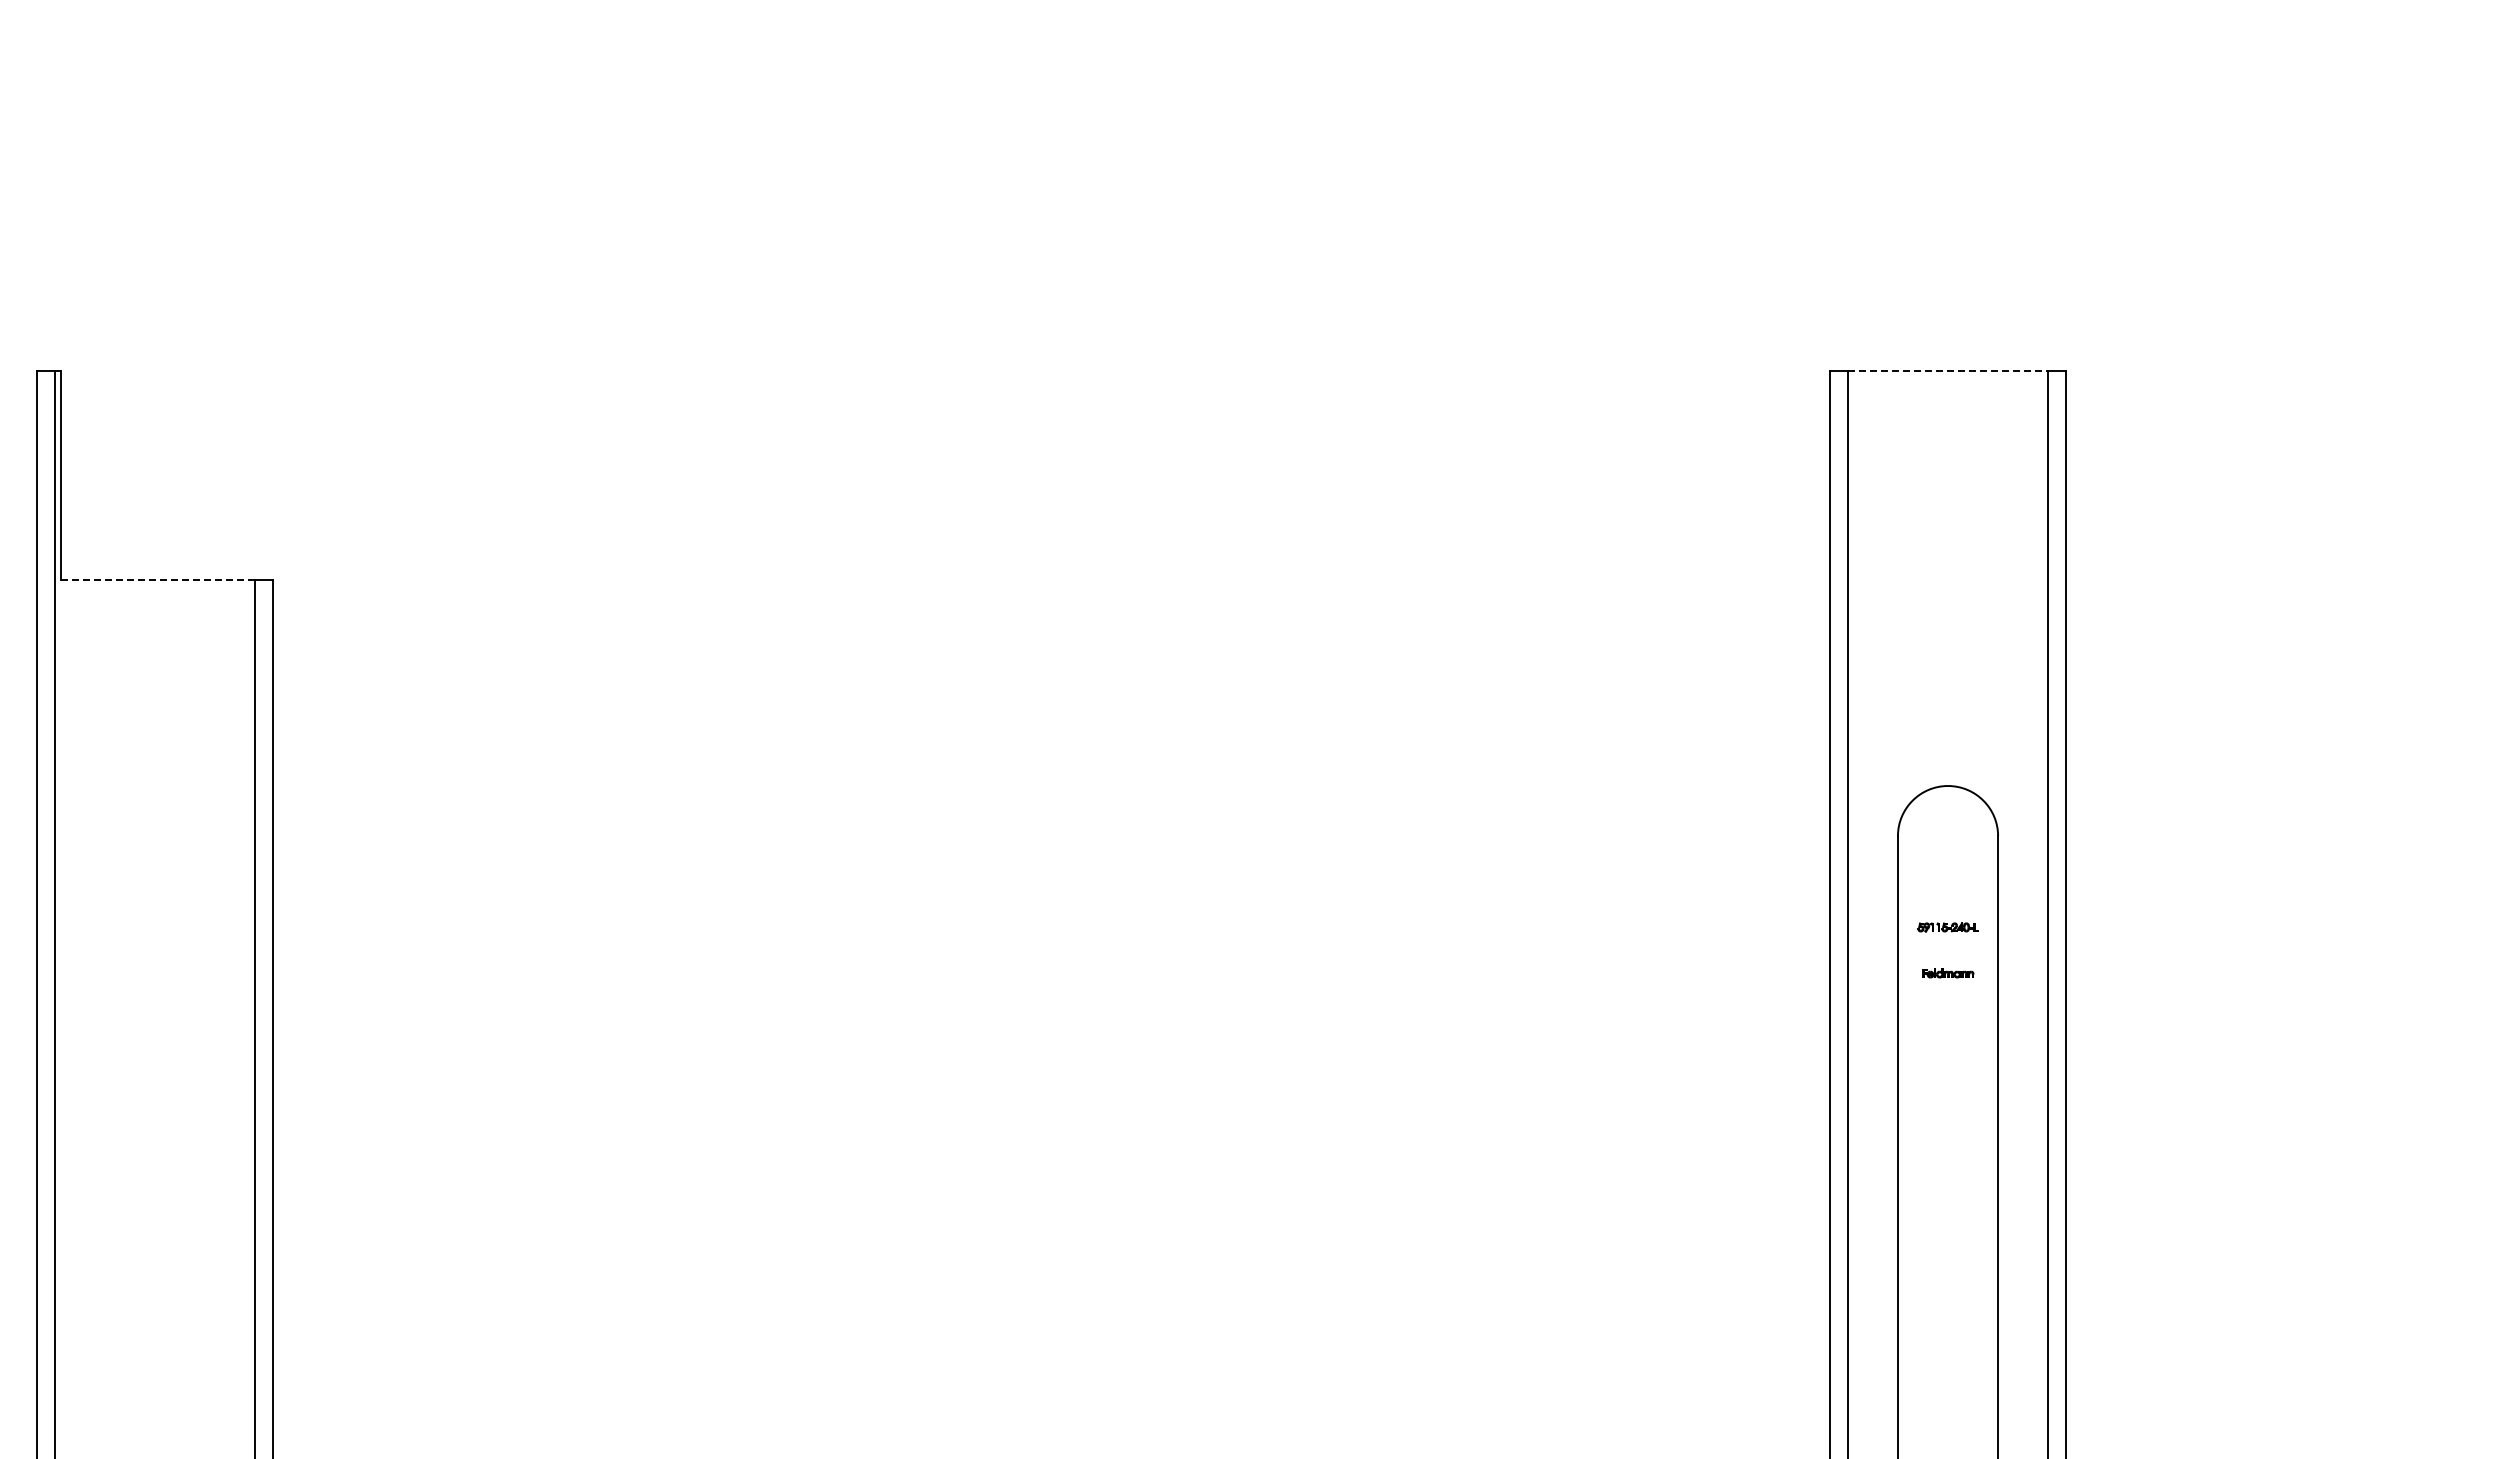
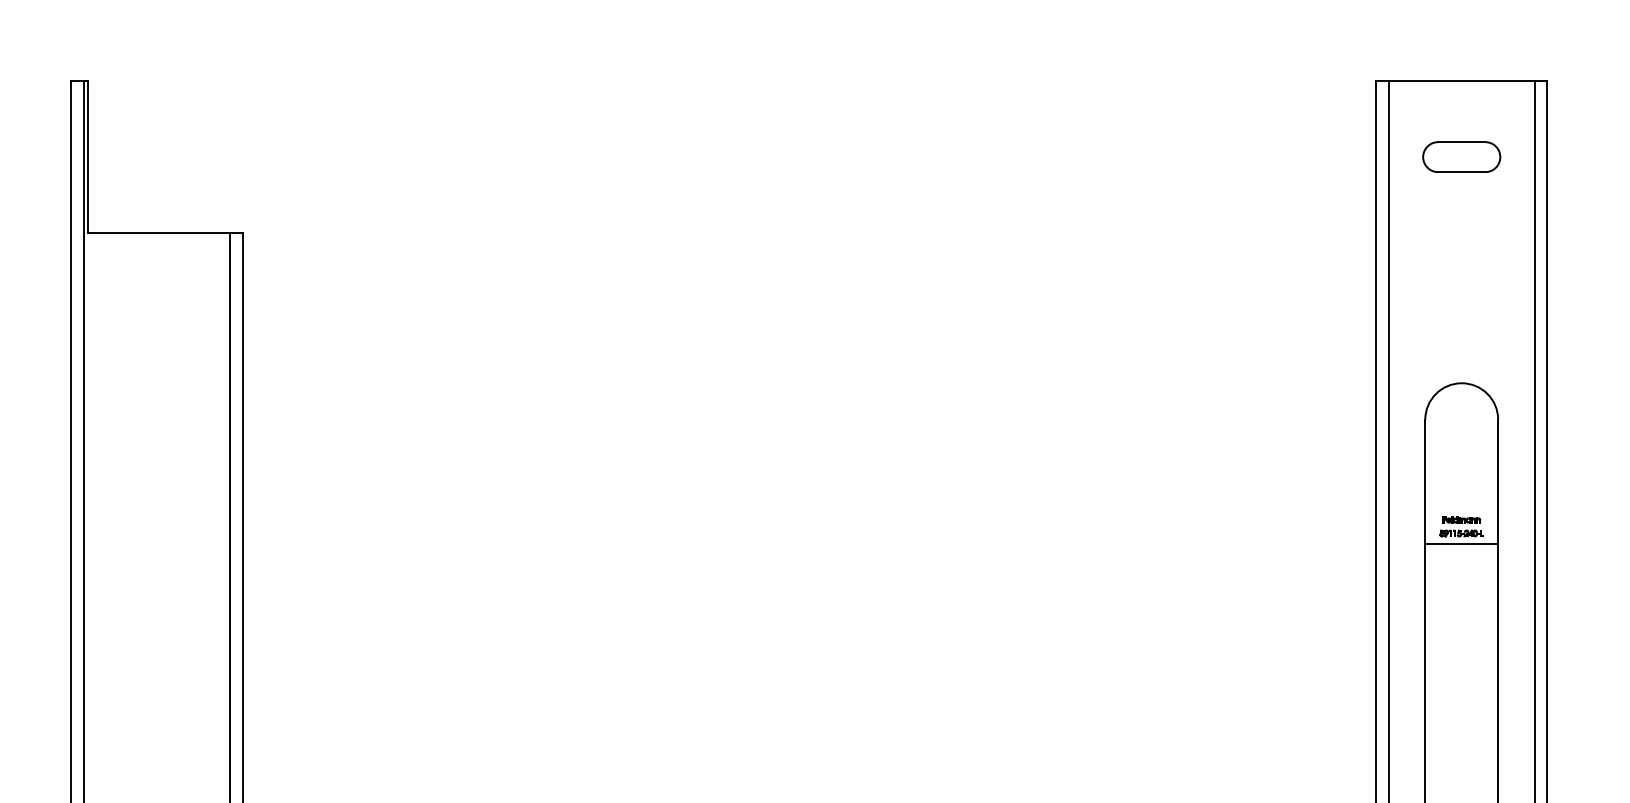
line: (1948, 370) -> (1462, 80), dashed -> solid
part: (1947, 474) -> (1461, 156), added
line: (158, 579) -> (159, 233), dashed -> solid
part: (1947, 927) -> (1461, 533), moved
line: (1947, 1006) -> (1461, 543), added

